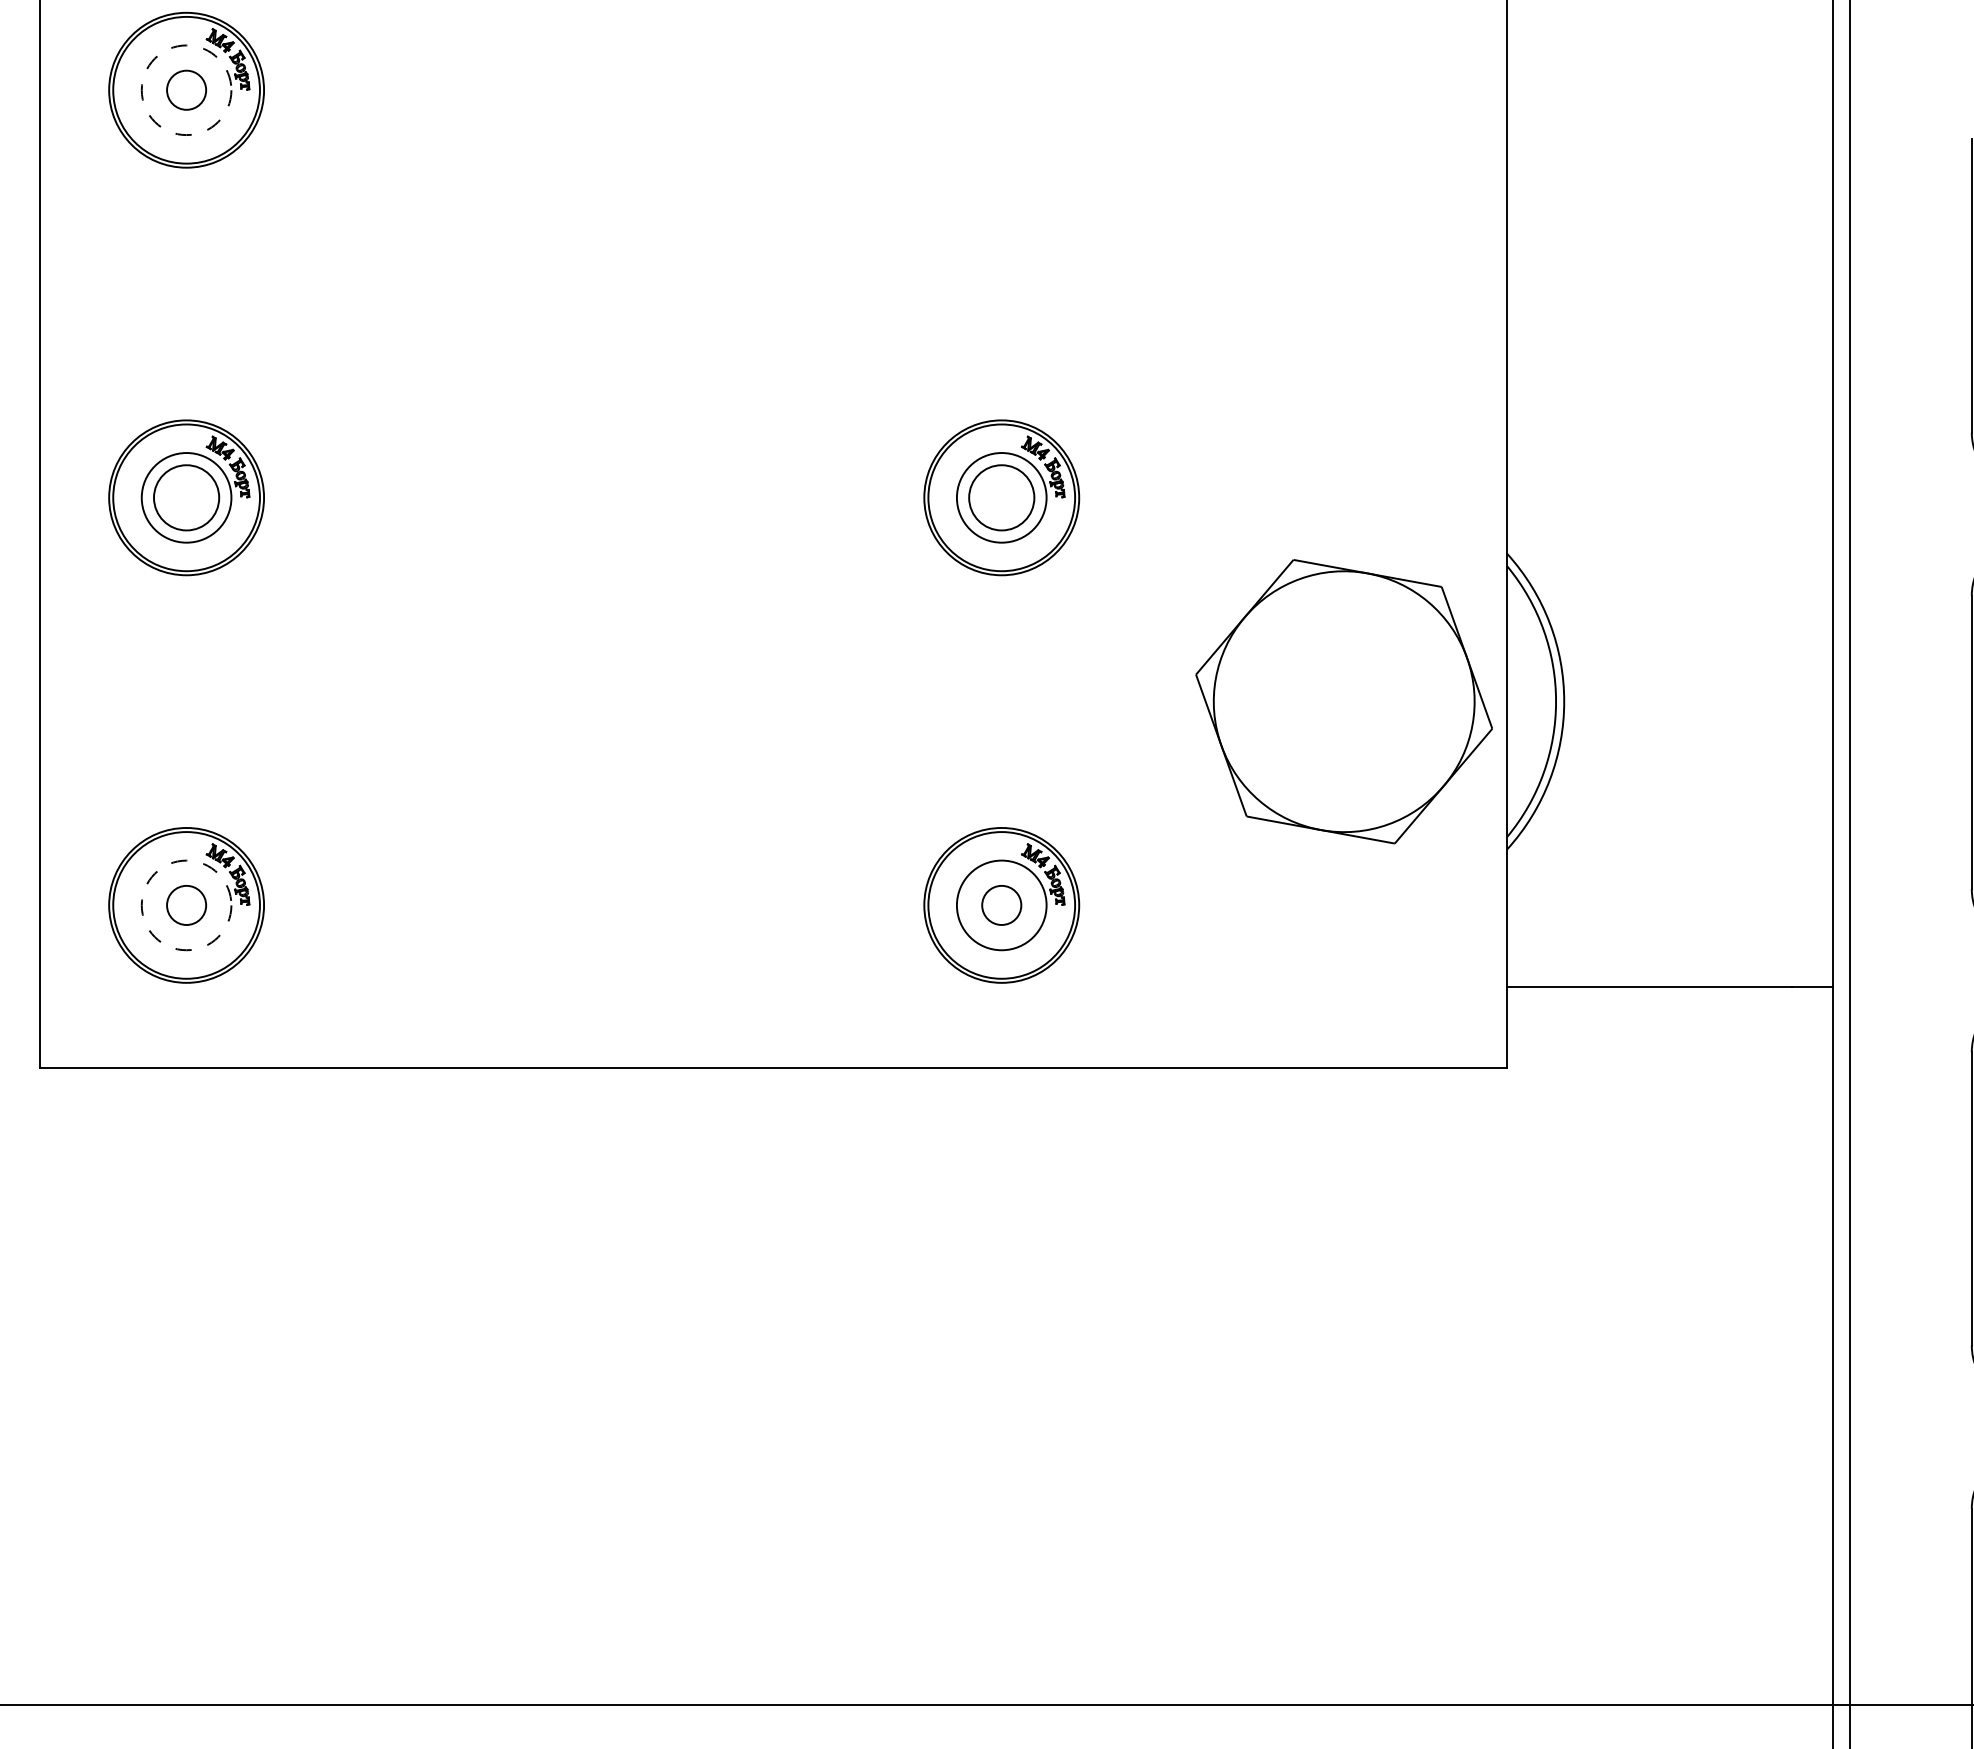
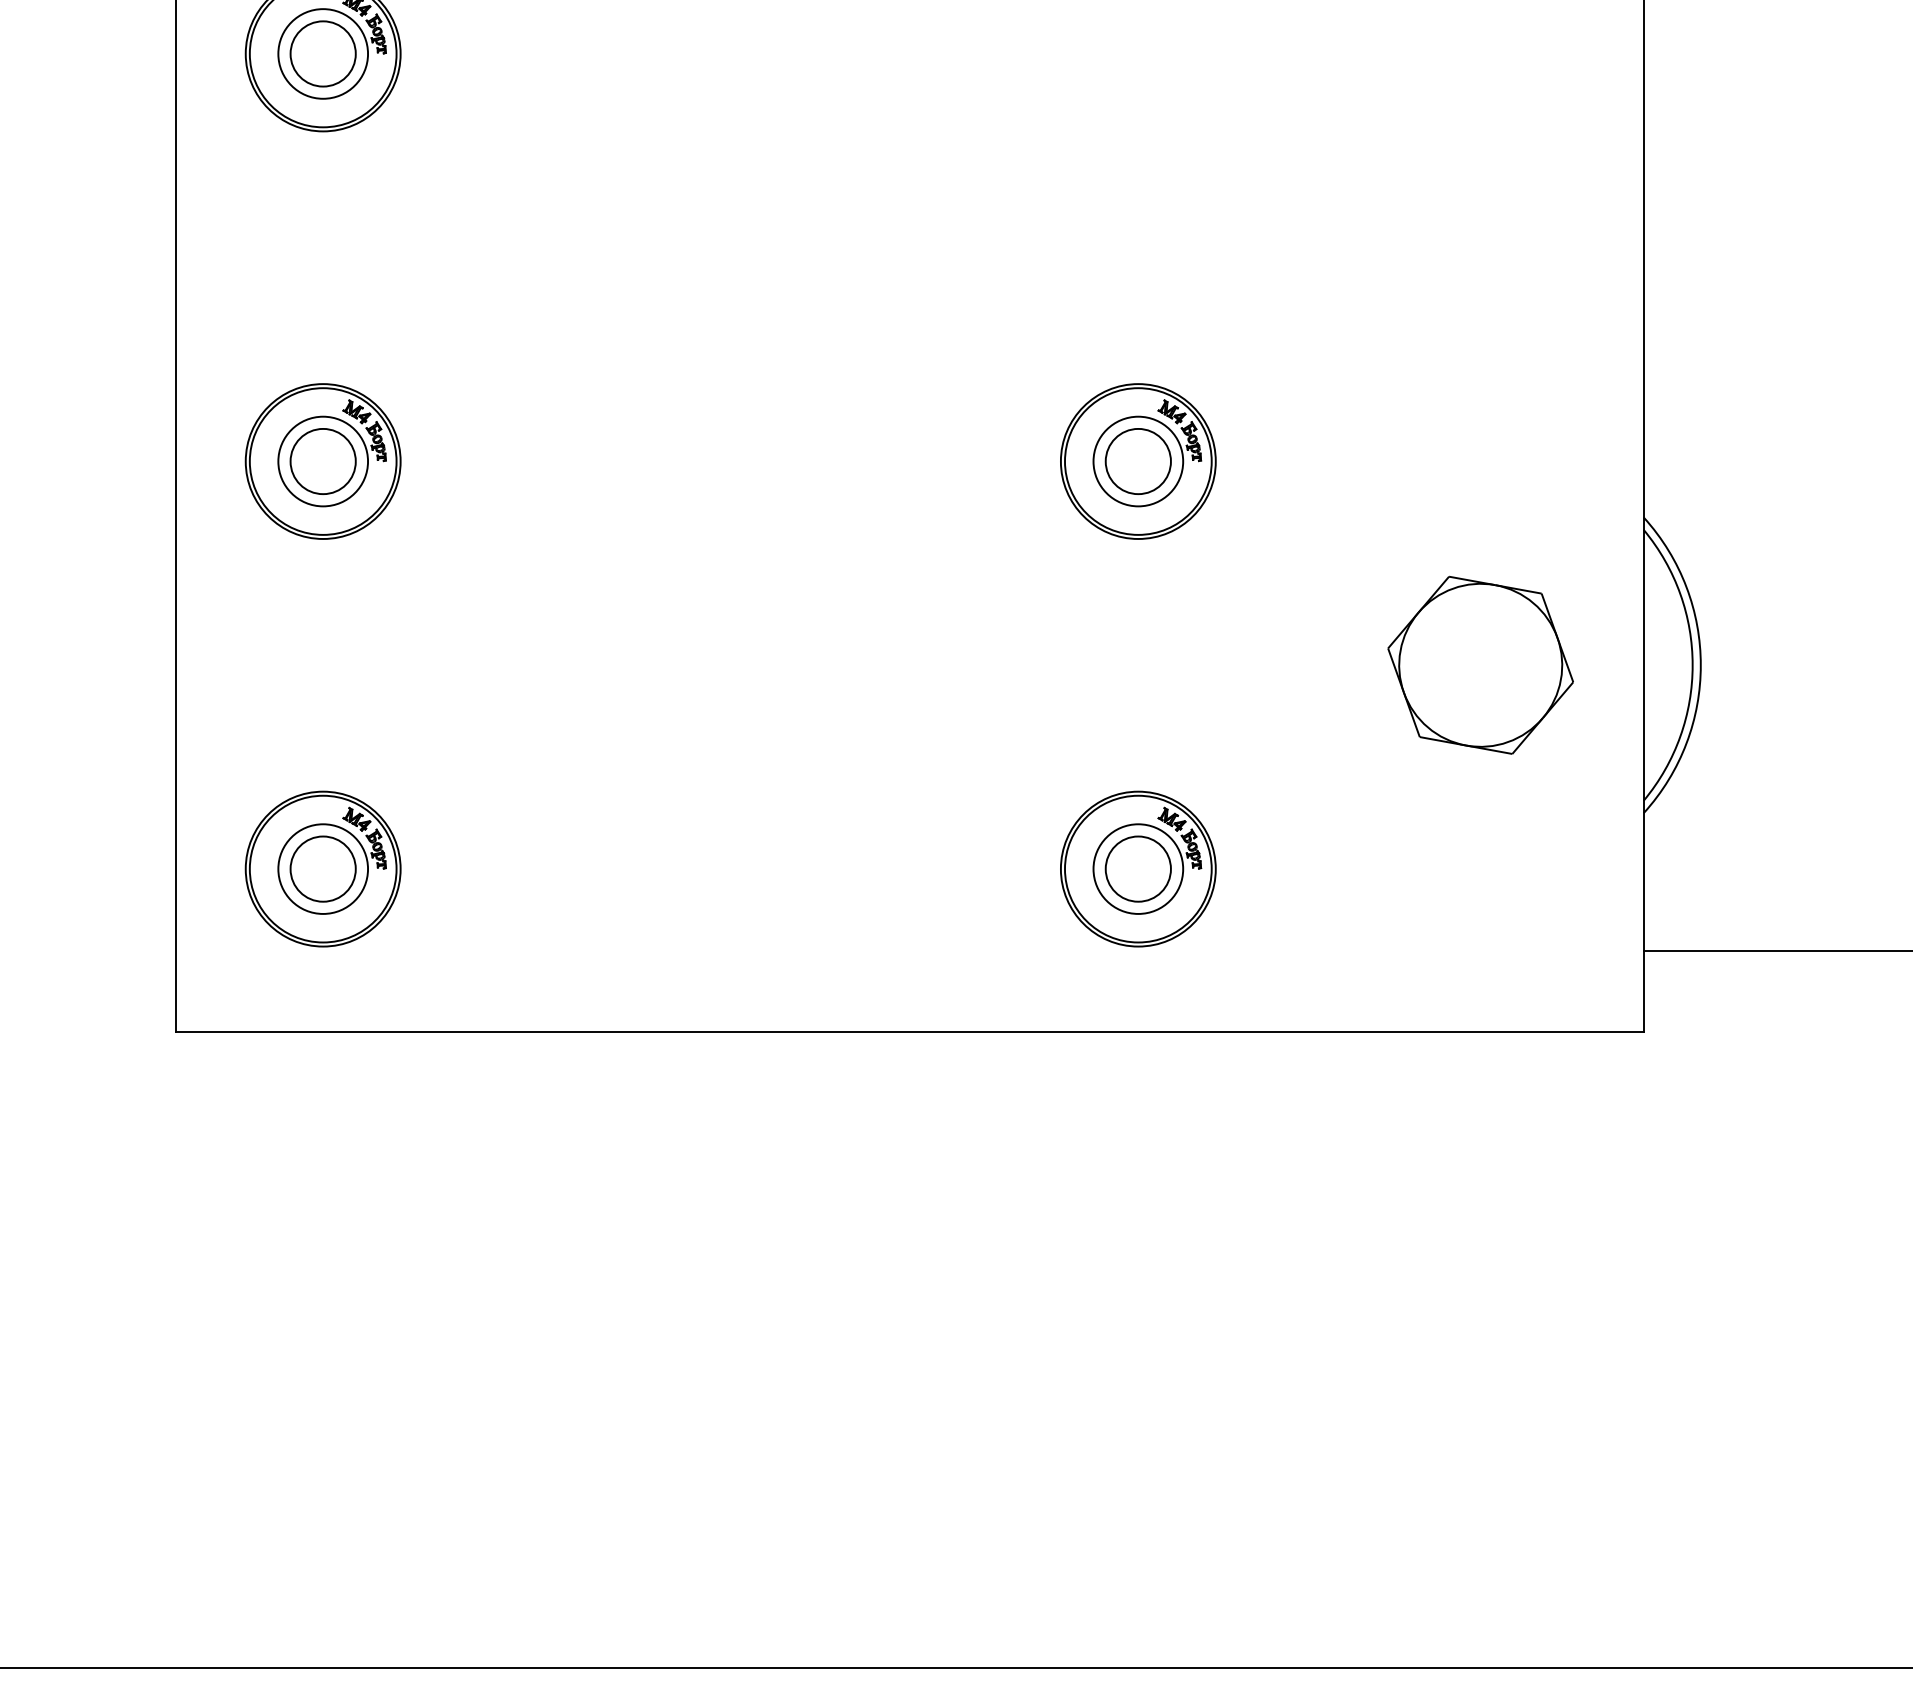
circle: (186, 89) -> (323, 53), size x1.67
circle: (186, 90) -> (323, 54), dashed -> solid
part: (1343, 701) -> (1480, 665), size x0.62
circle: (186, 905) -> (323, 869), dashed -> solid
circle: (186, 905) -> (323, 869), size x1.67
circle: (1001, 905) -> (1138, 869), size x1.67

